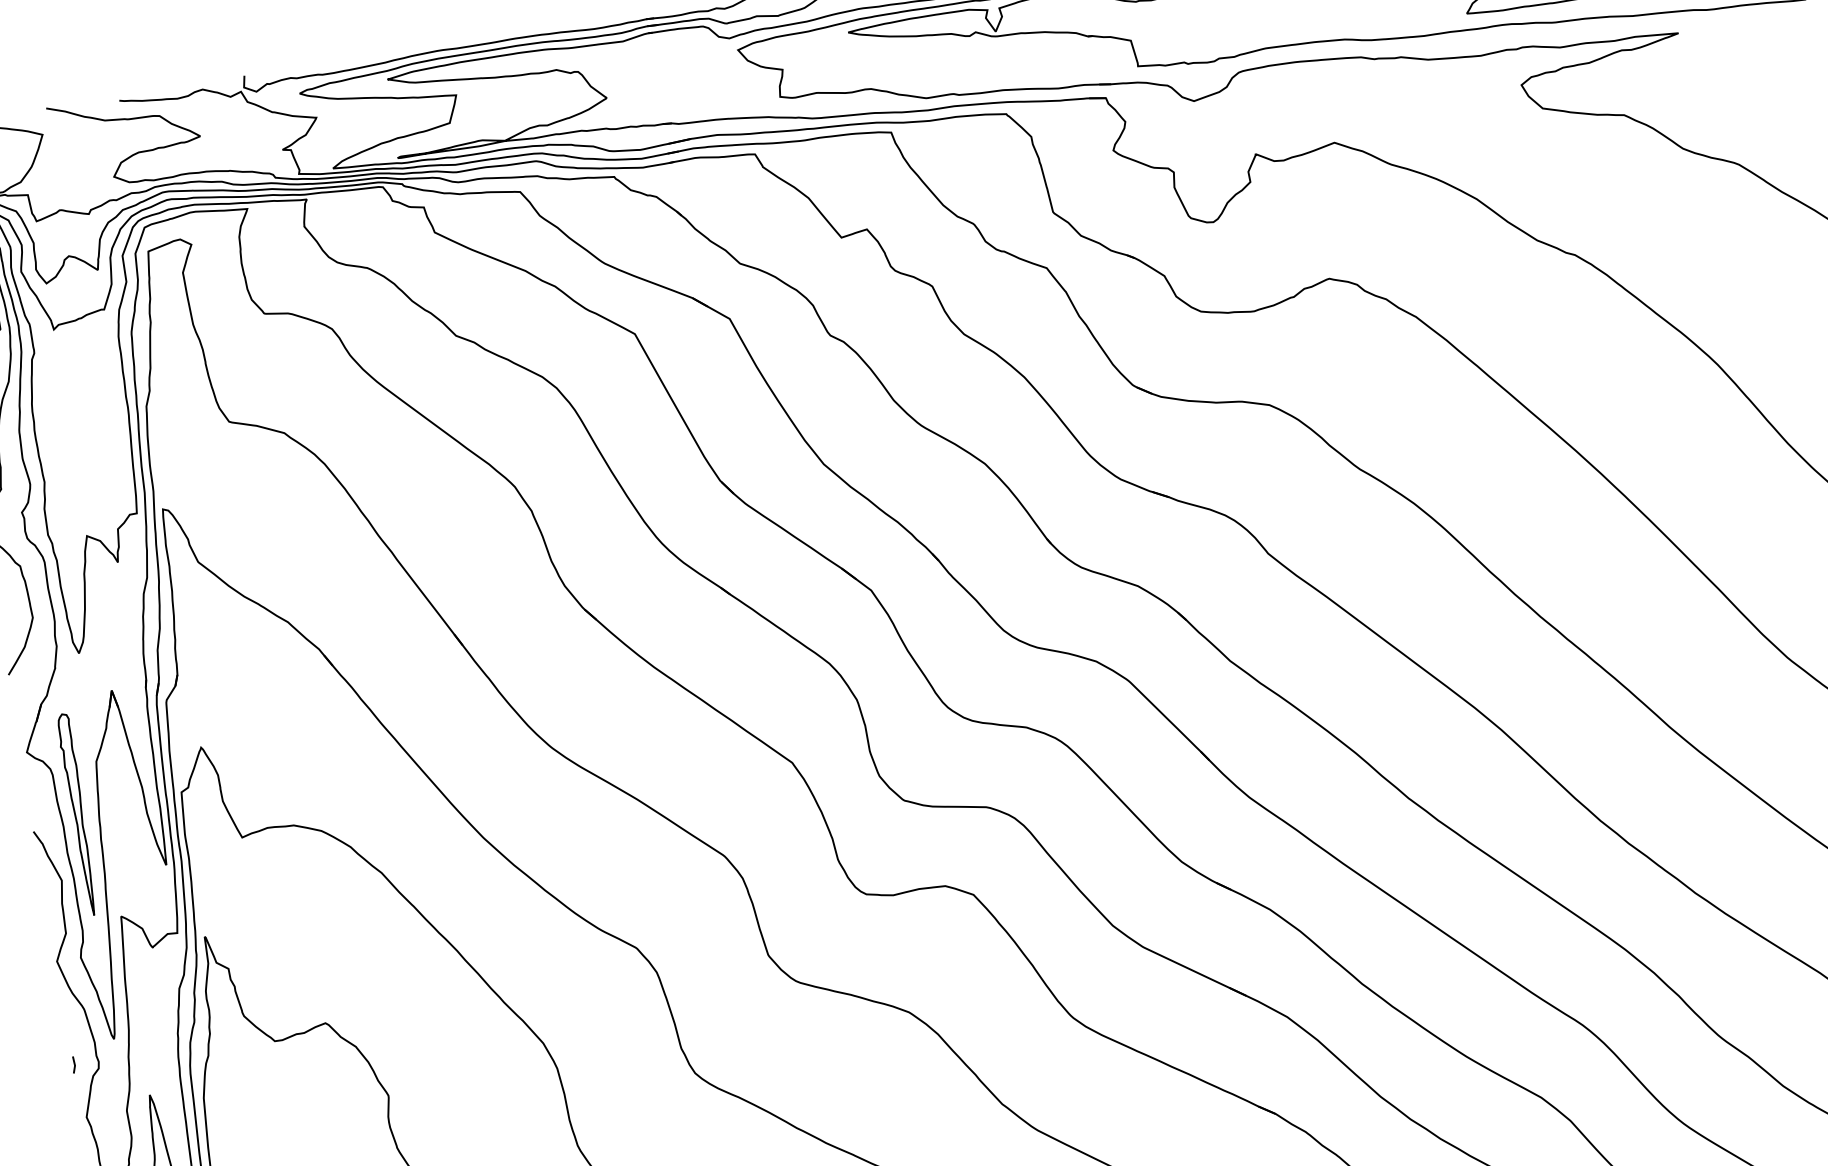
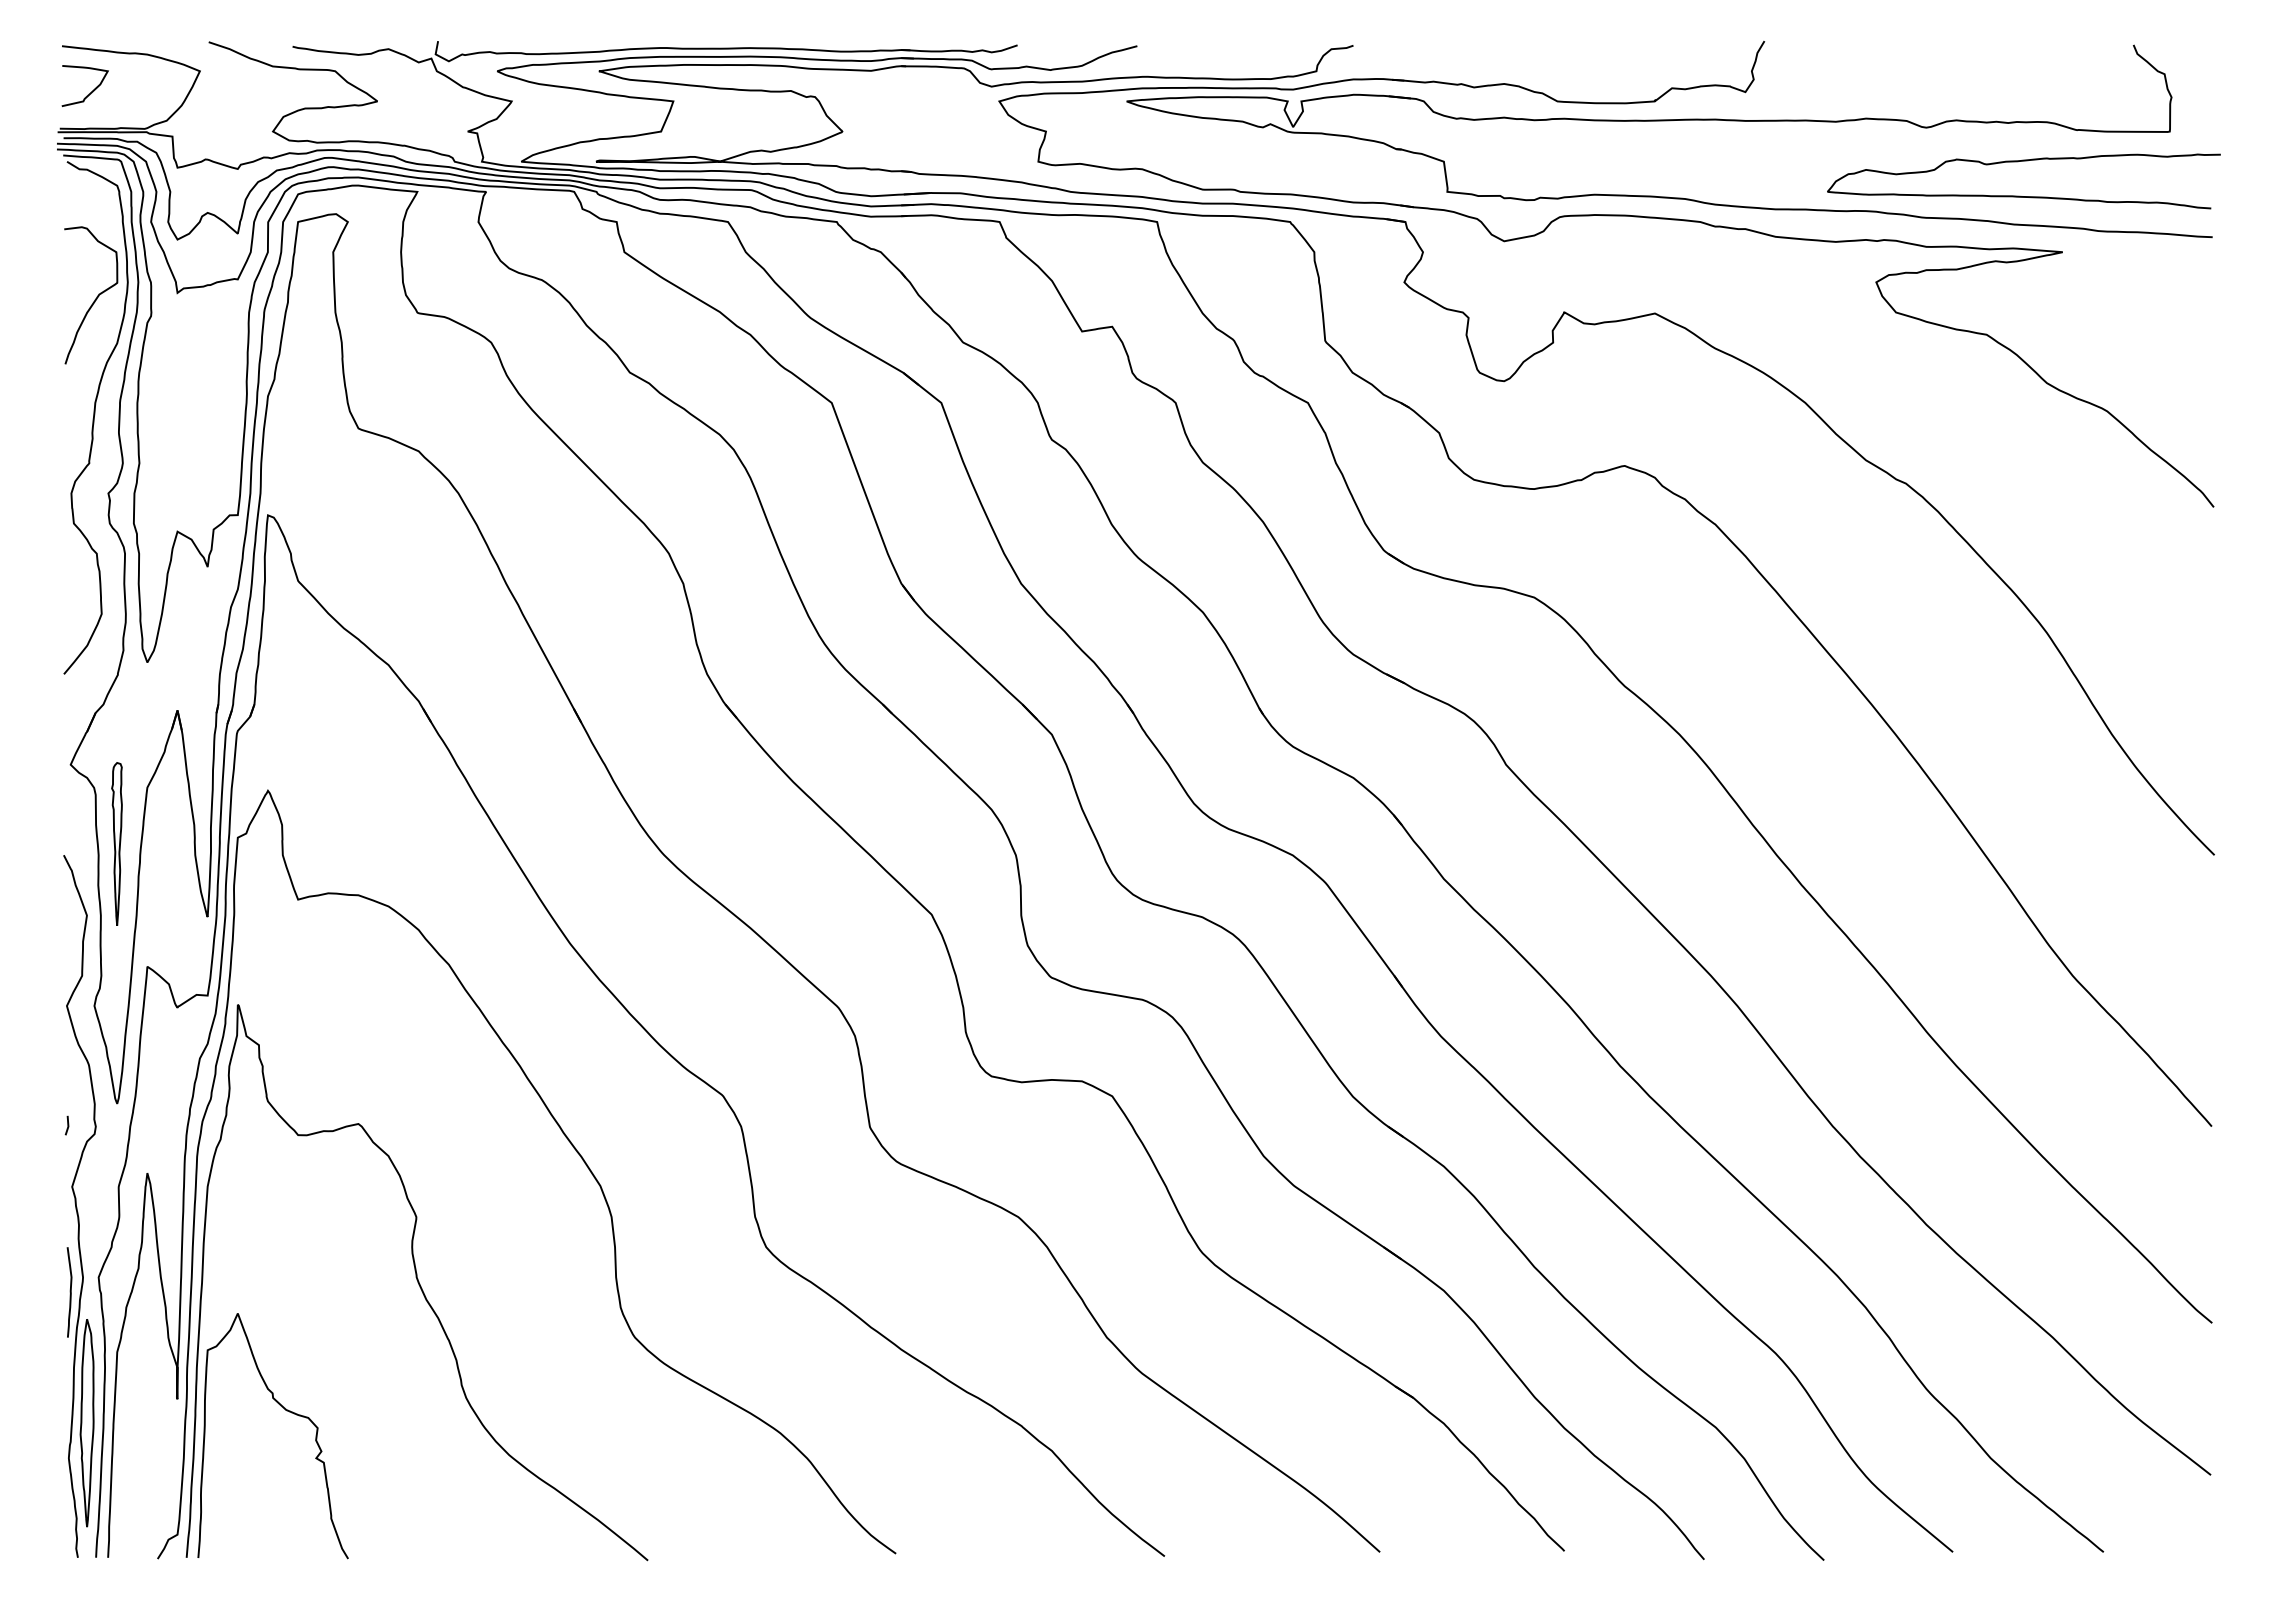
part: (77, 814) -> (116, 843), size x0.7

